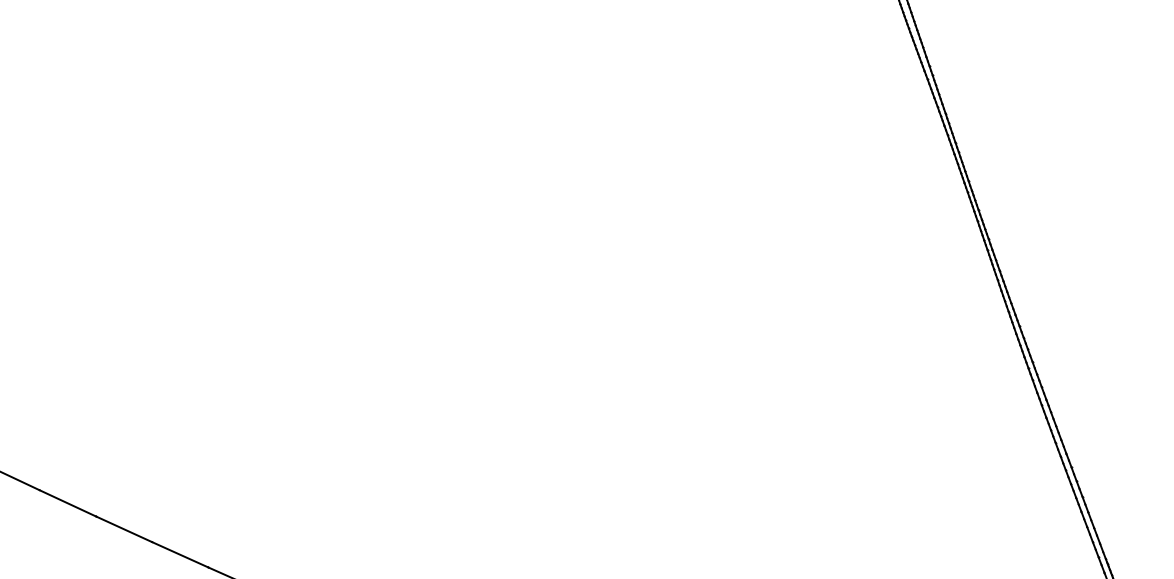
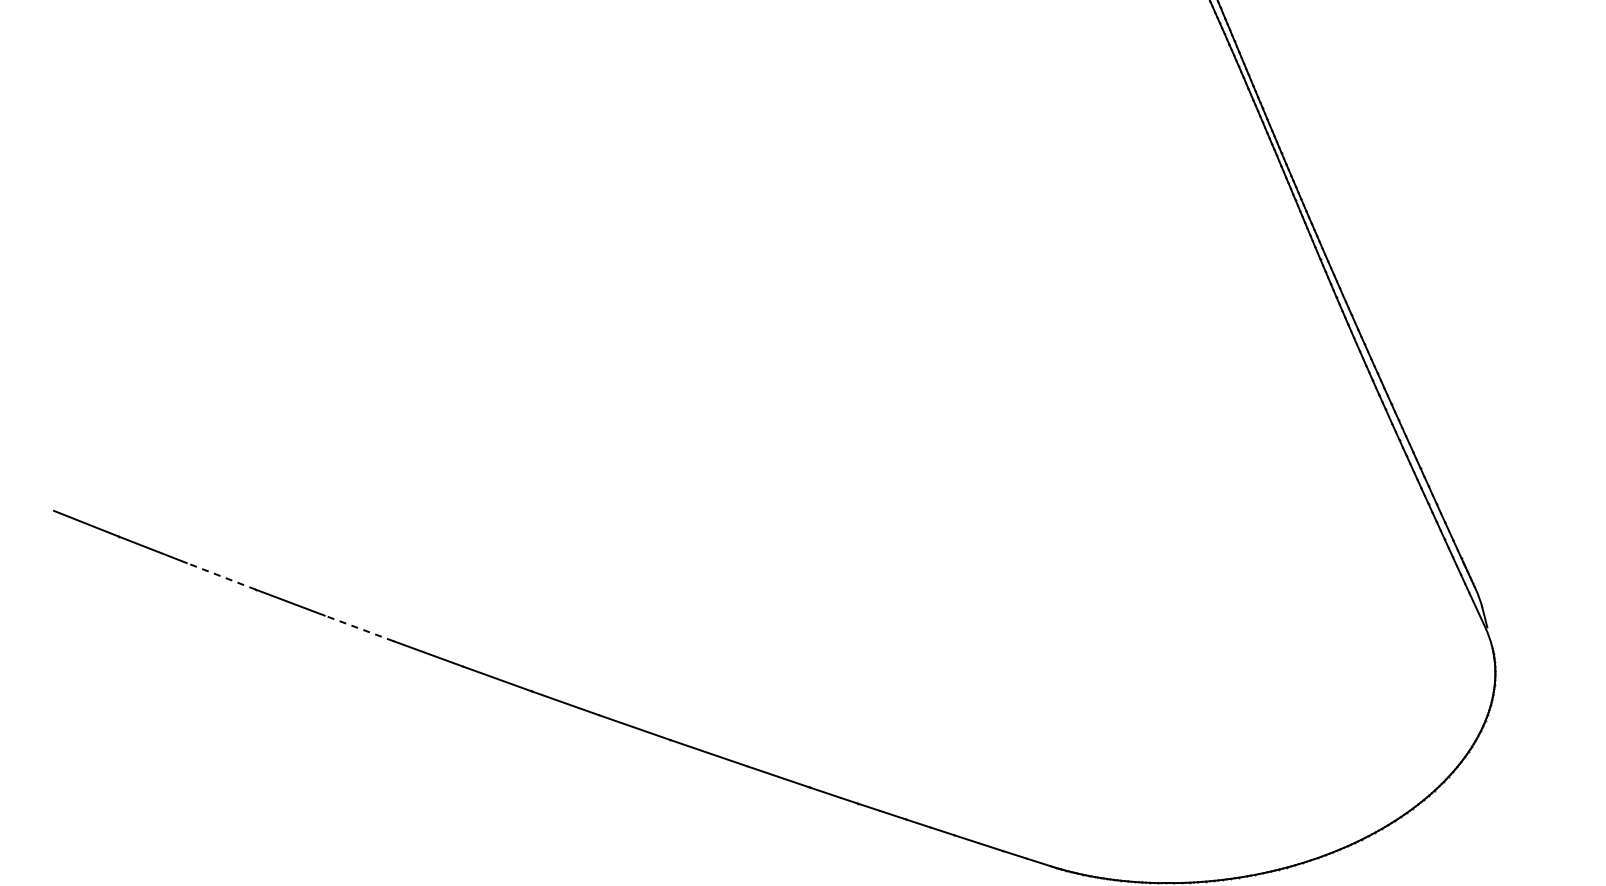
line: (67, 503) -> (220, 576), solid -> dashed
line: (180, 554) -> (359, 628), solid -> dashed

